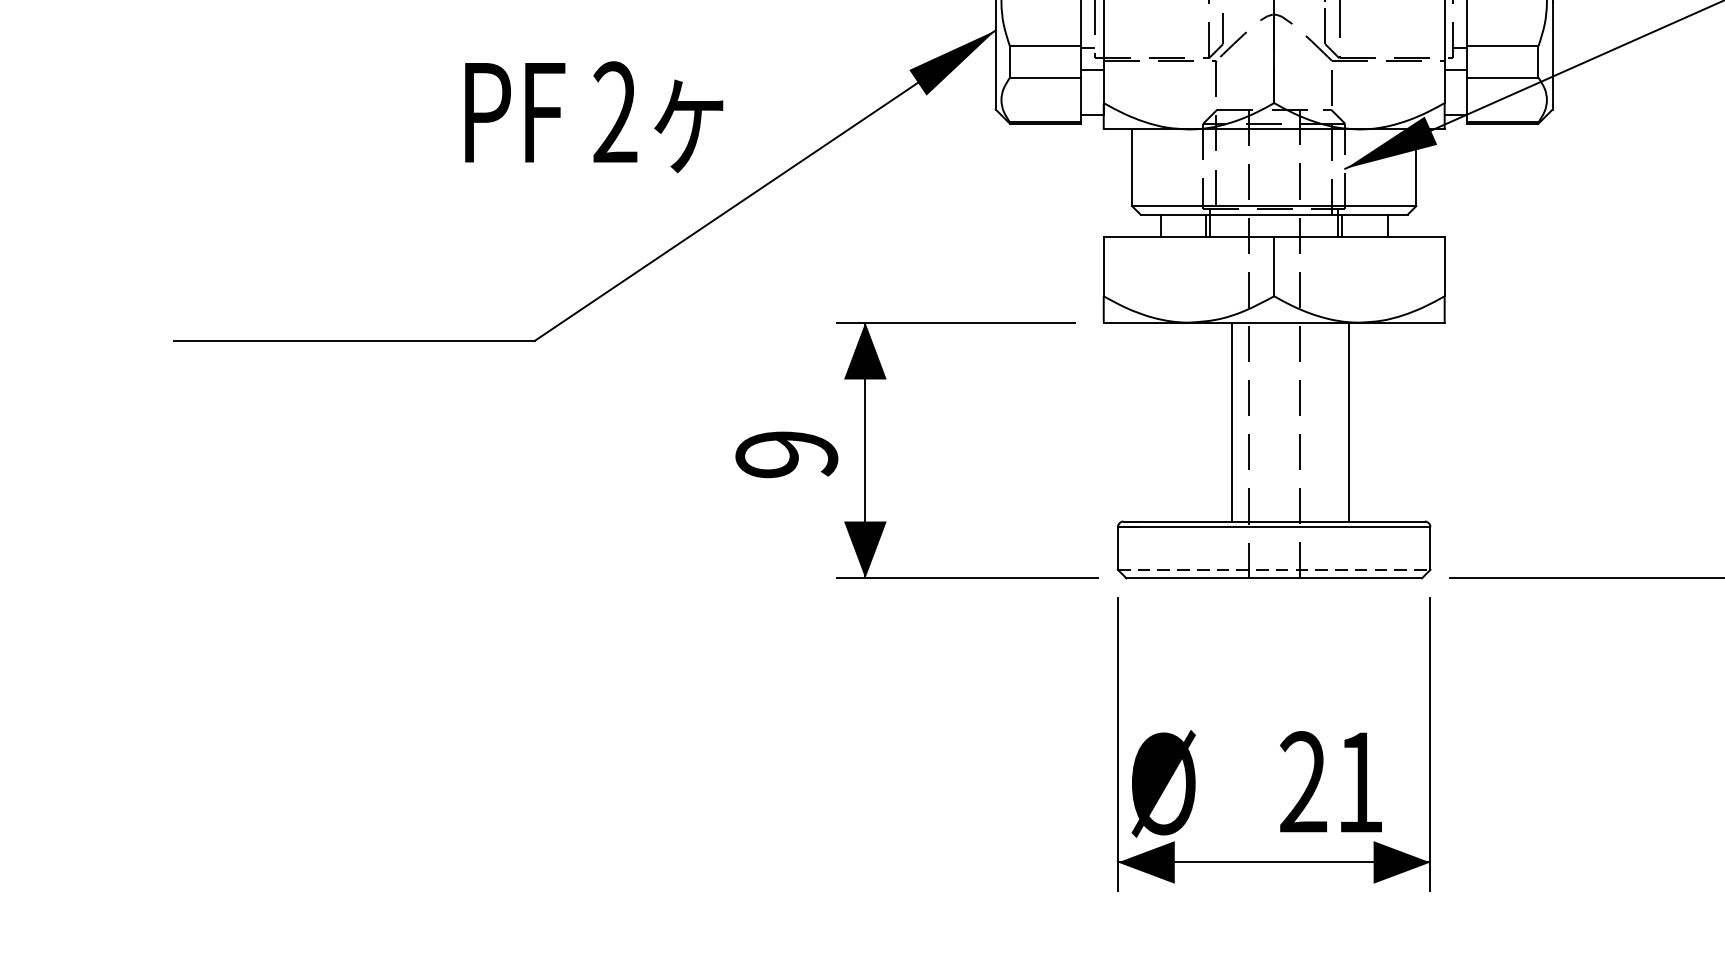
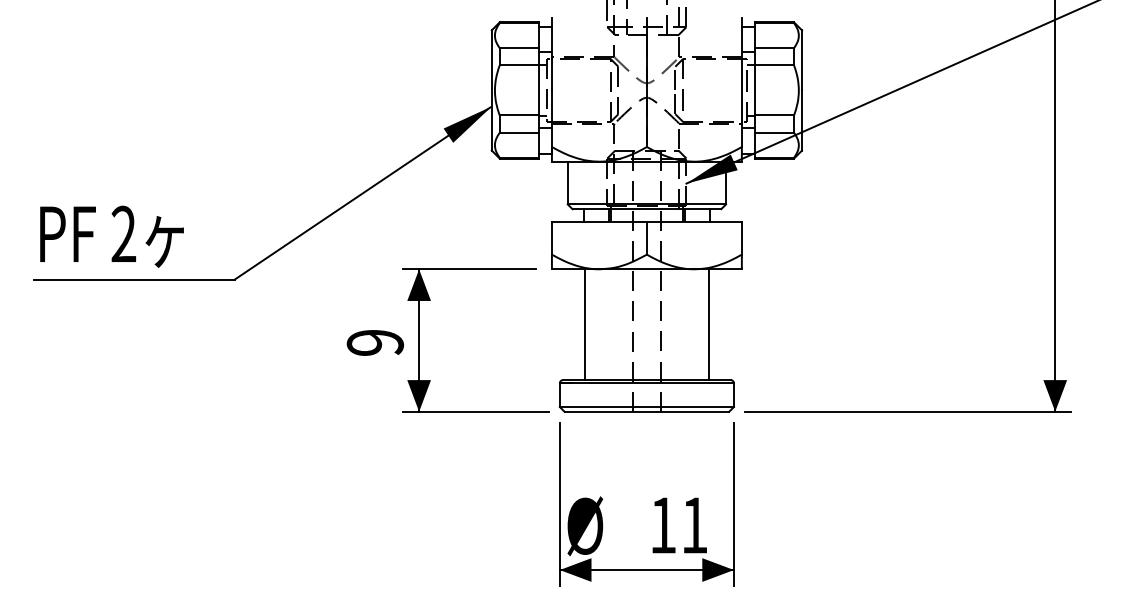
text: (593, 116) -> (111, 236), moved
line: (1232, 421) -> (585, 324), moved
line: (1348, 421) -> (708, 324), moved
line: (1275, 570) -> (647, 407), dashed -> solid
text: (1303, 780) -> (663, 524), 21 -> 11

